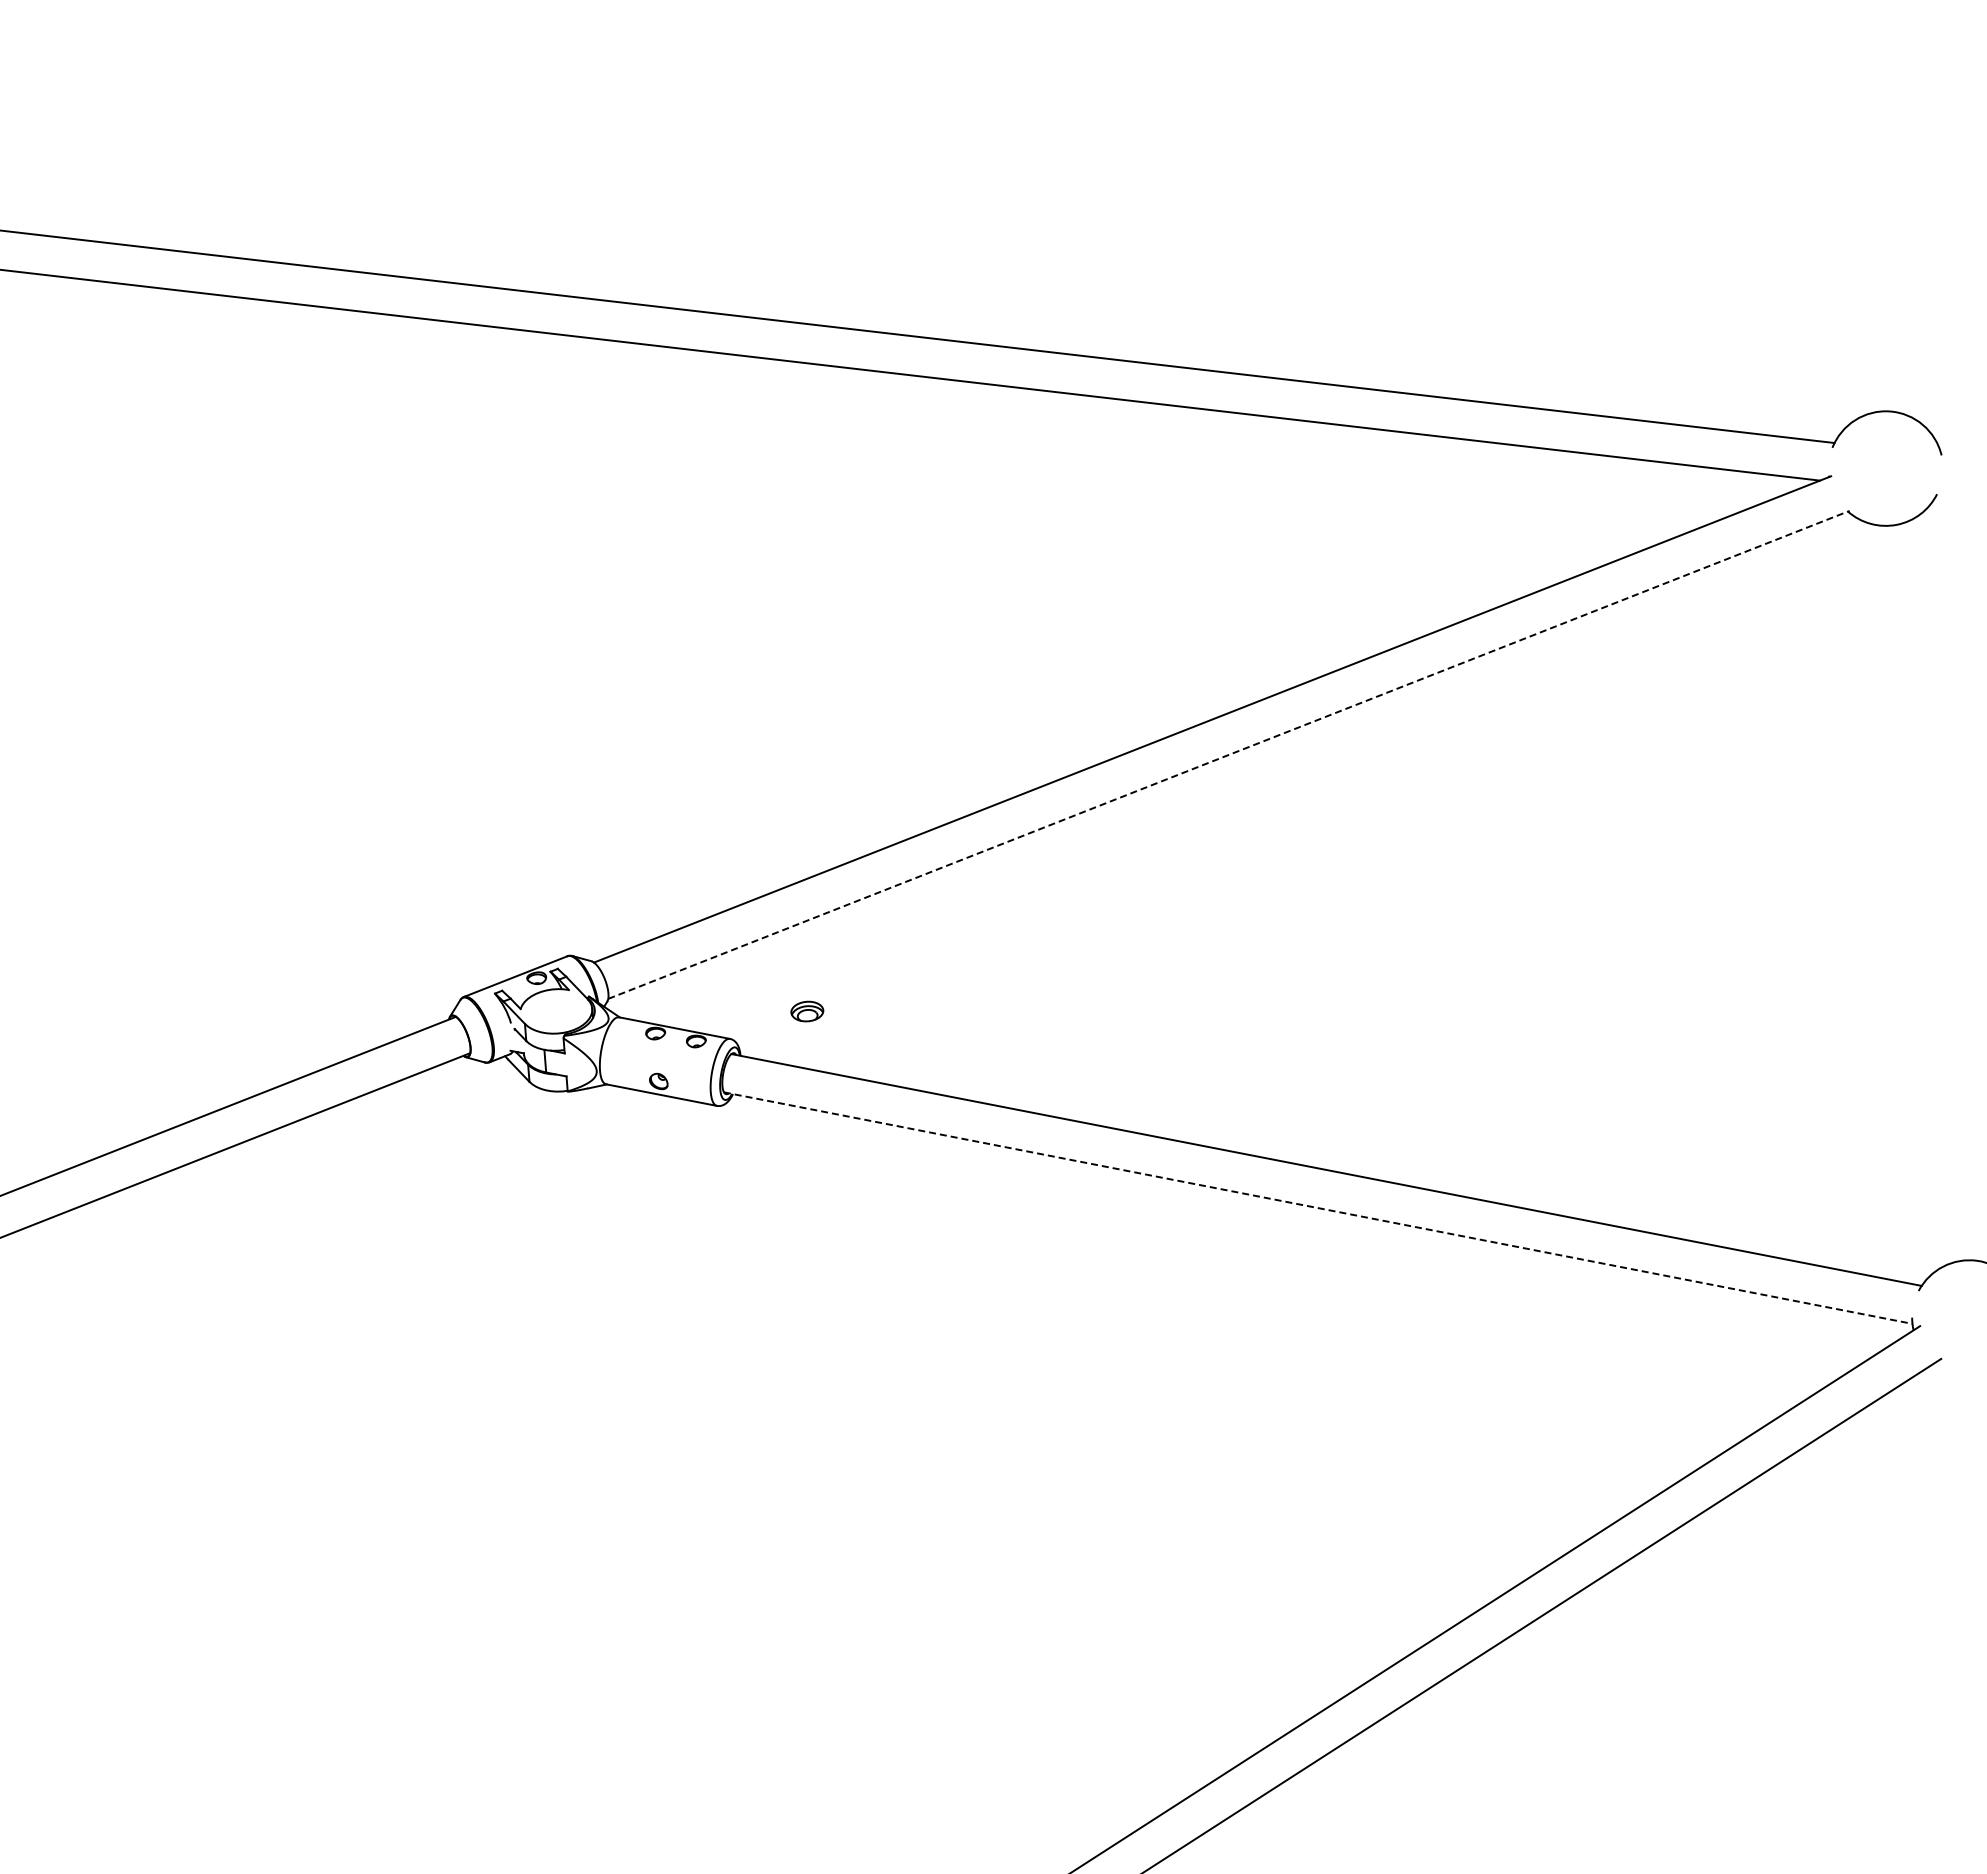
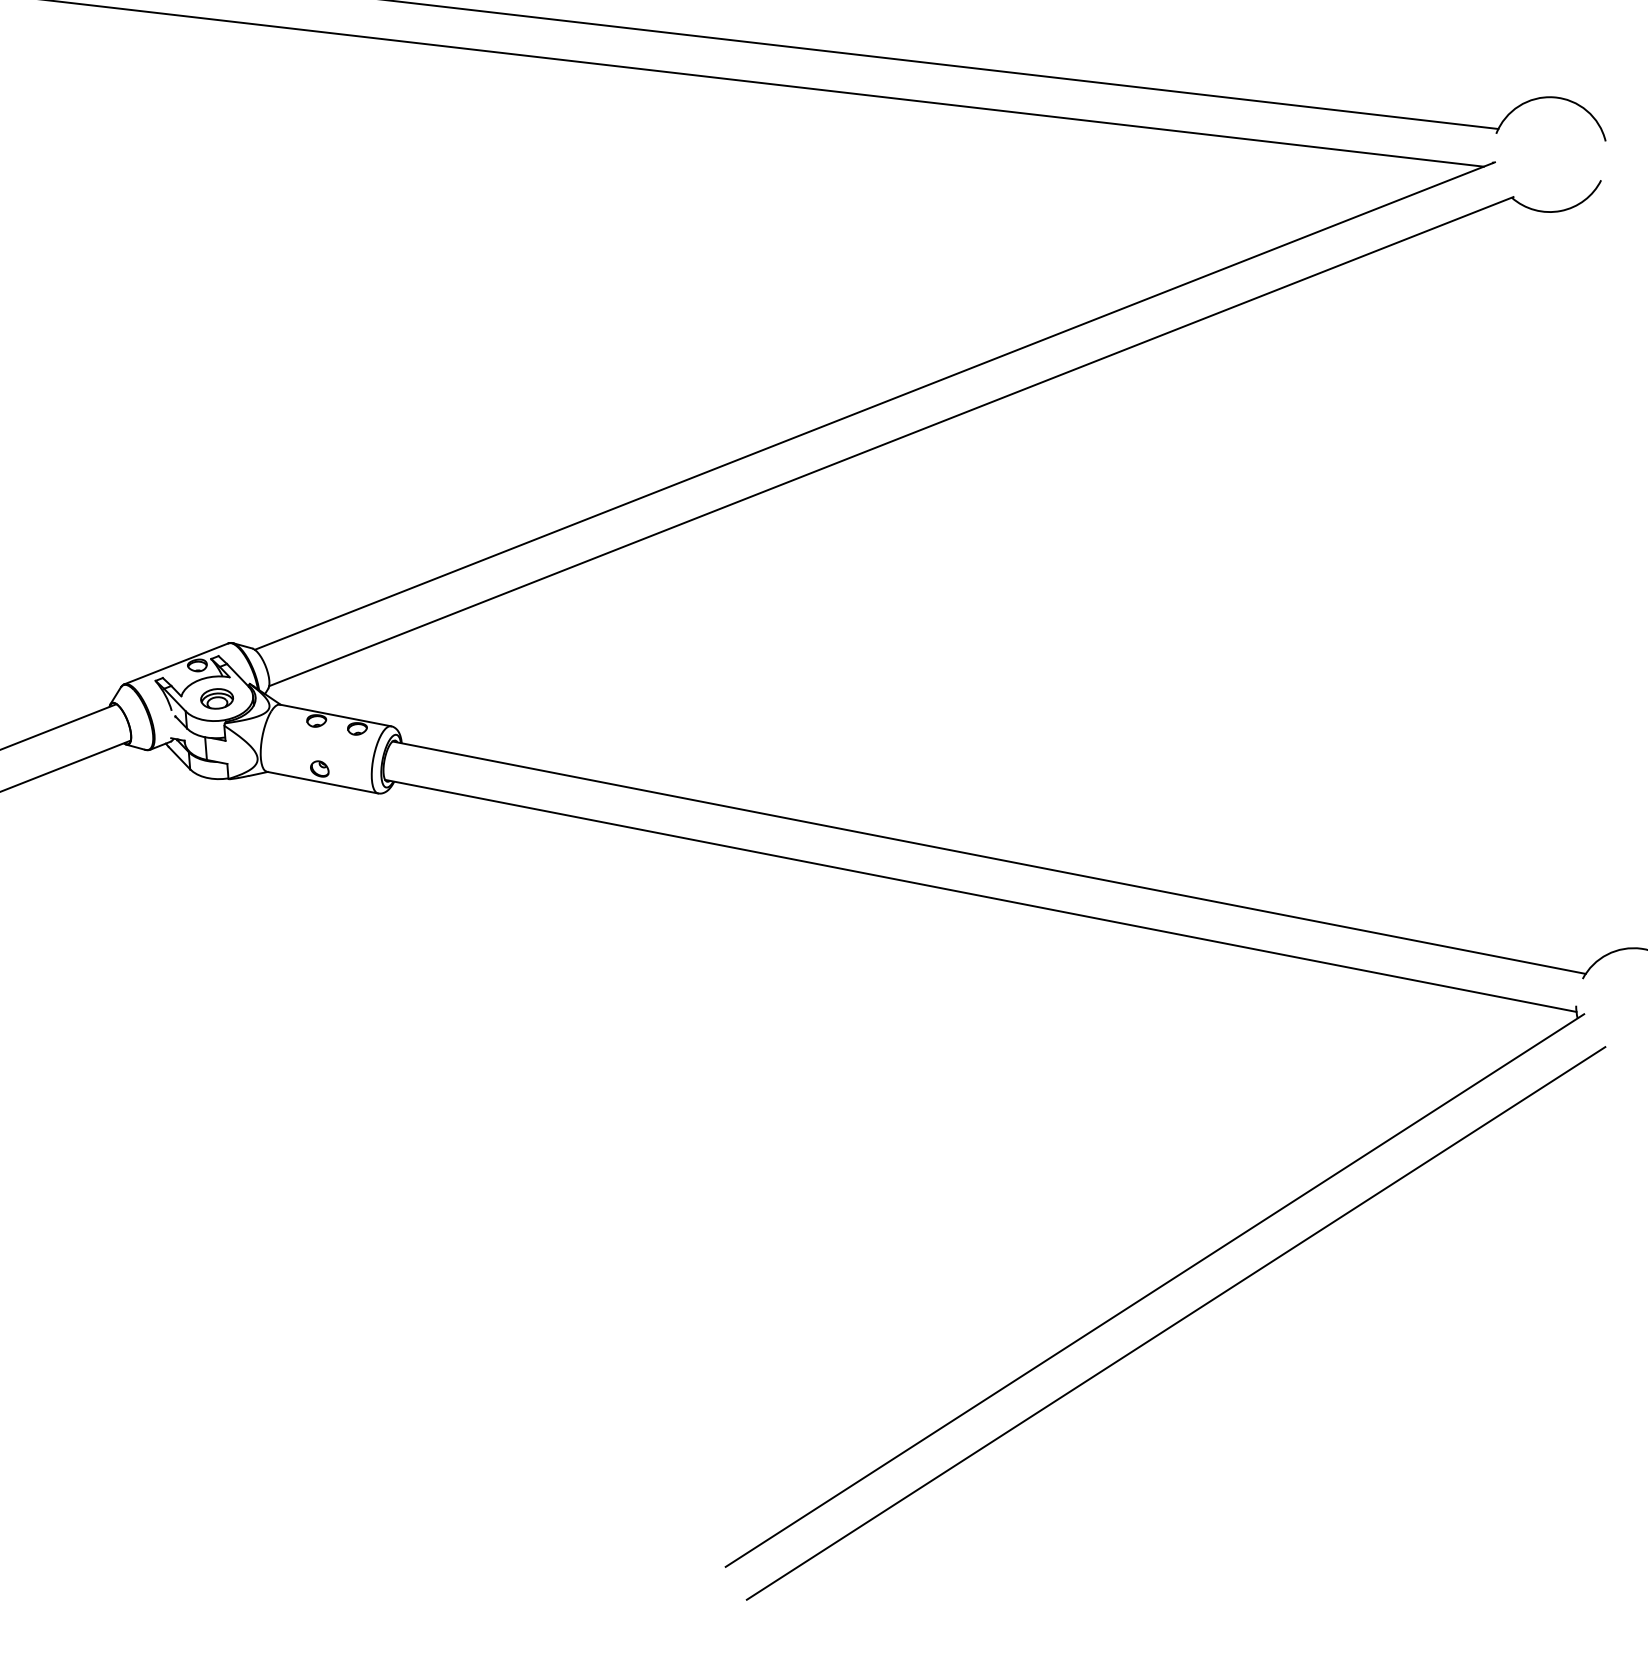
line: (1228, 754) -> (890, 441), dashed -> solid
part: (807, 1011) -> (217, 698), moved
line: (1318, 1208) -> (981, 896), dashed -> solid

